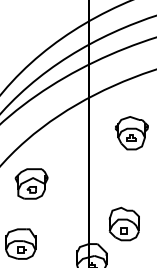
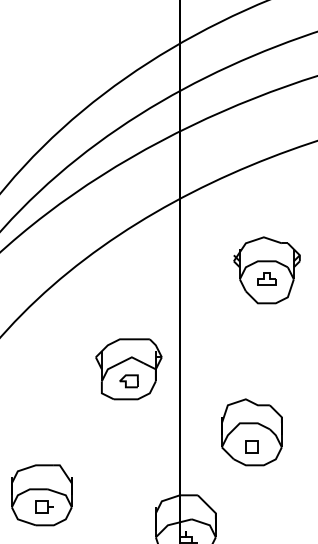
part: (31, 183) -> (128, 368), moved
part: (123, 223) -> (250, 431), moved

